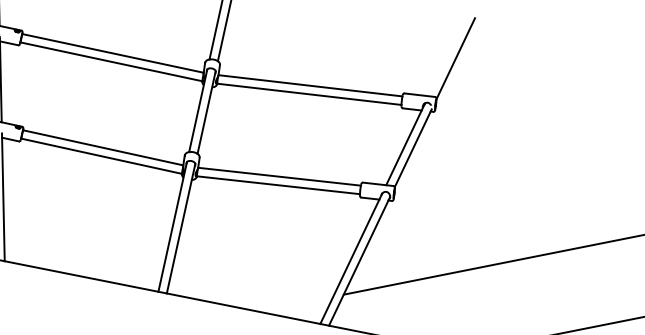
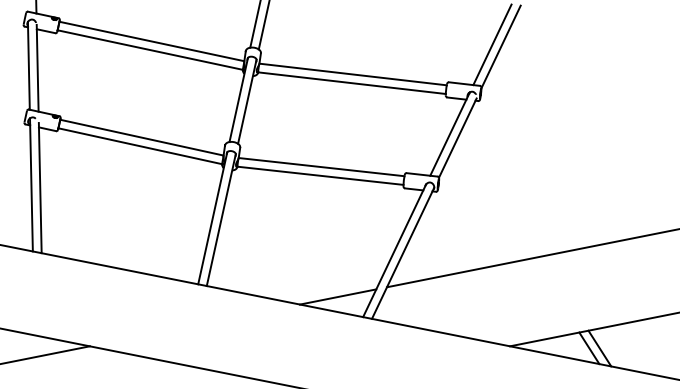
line: (447, 56) -> (492, 44), added
line: (295, 303) -> (337, 296), added

